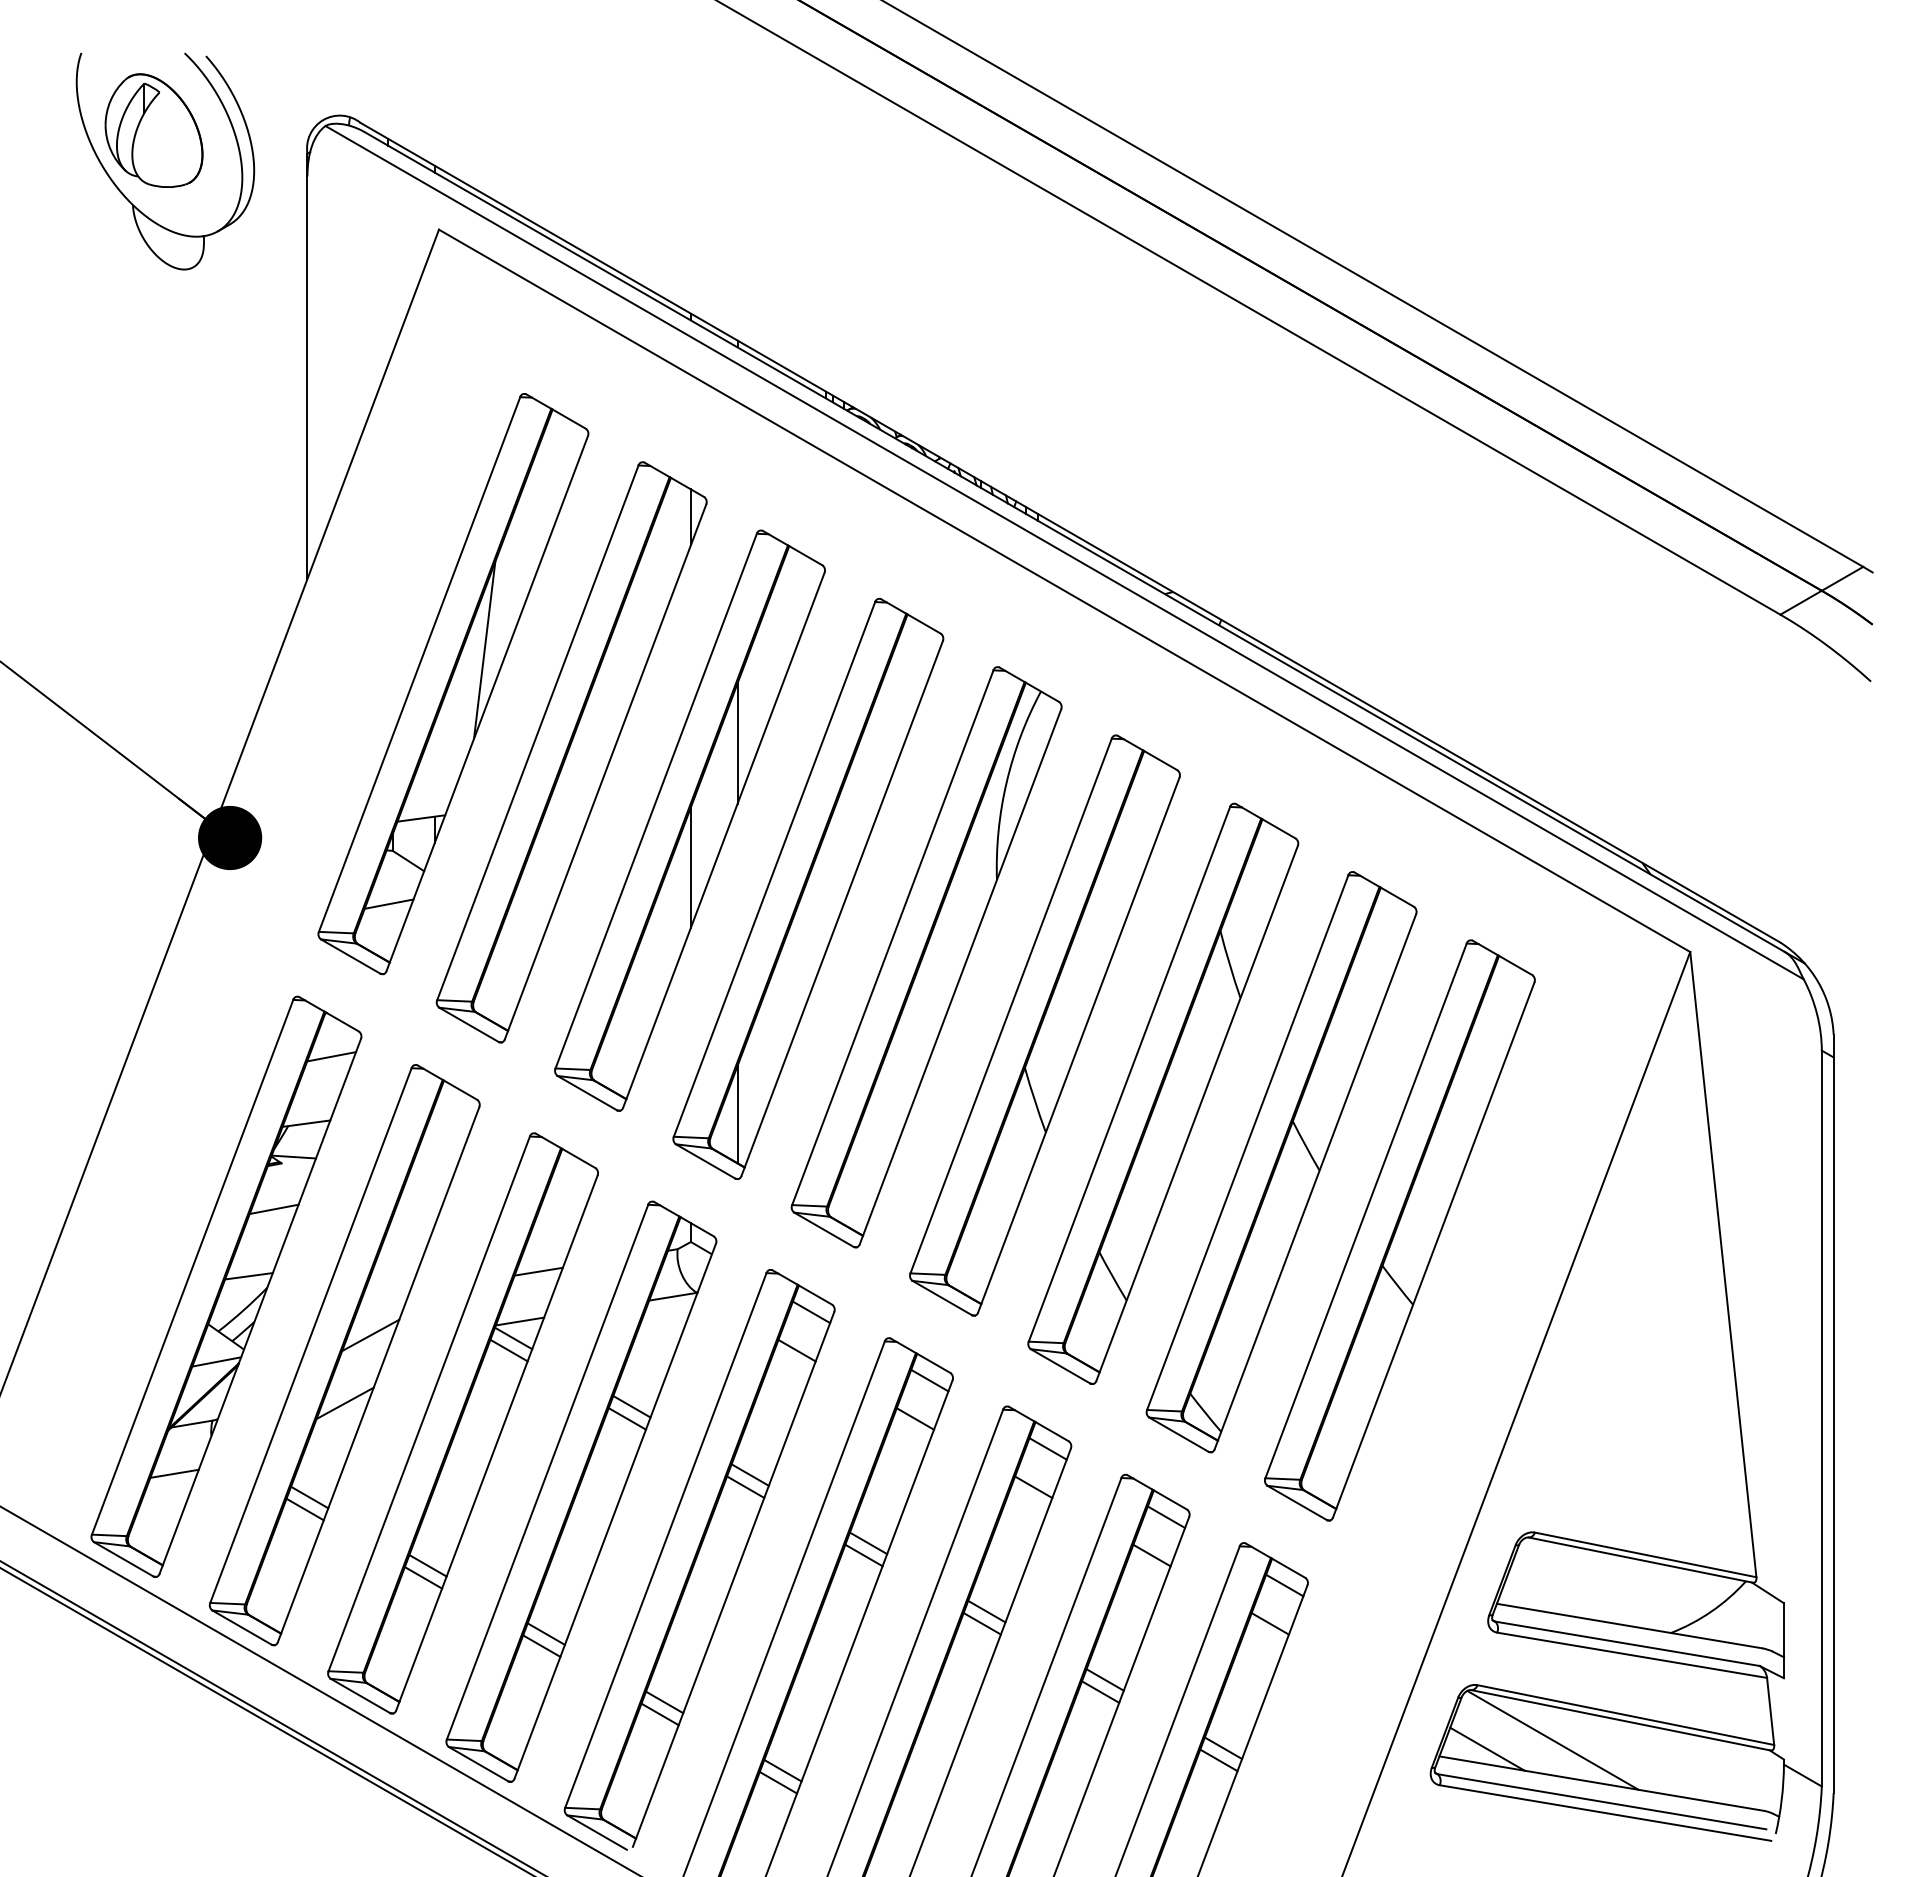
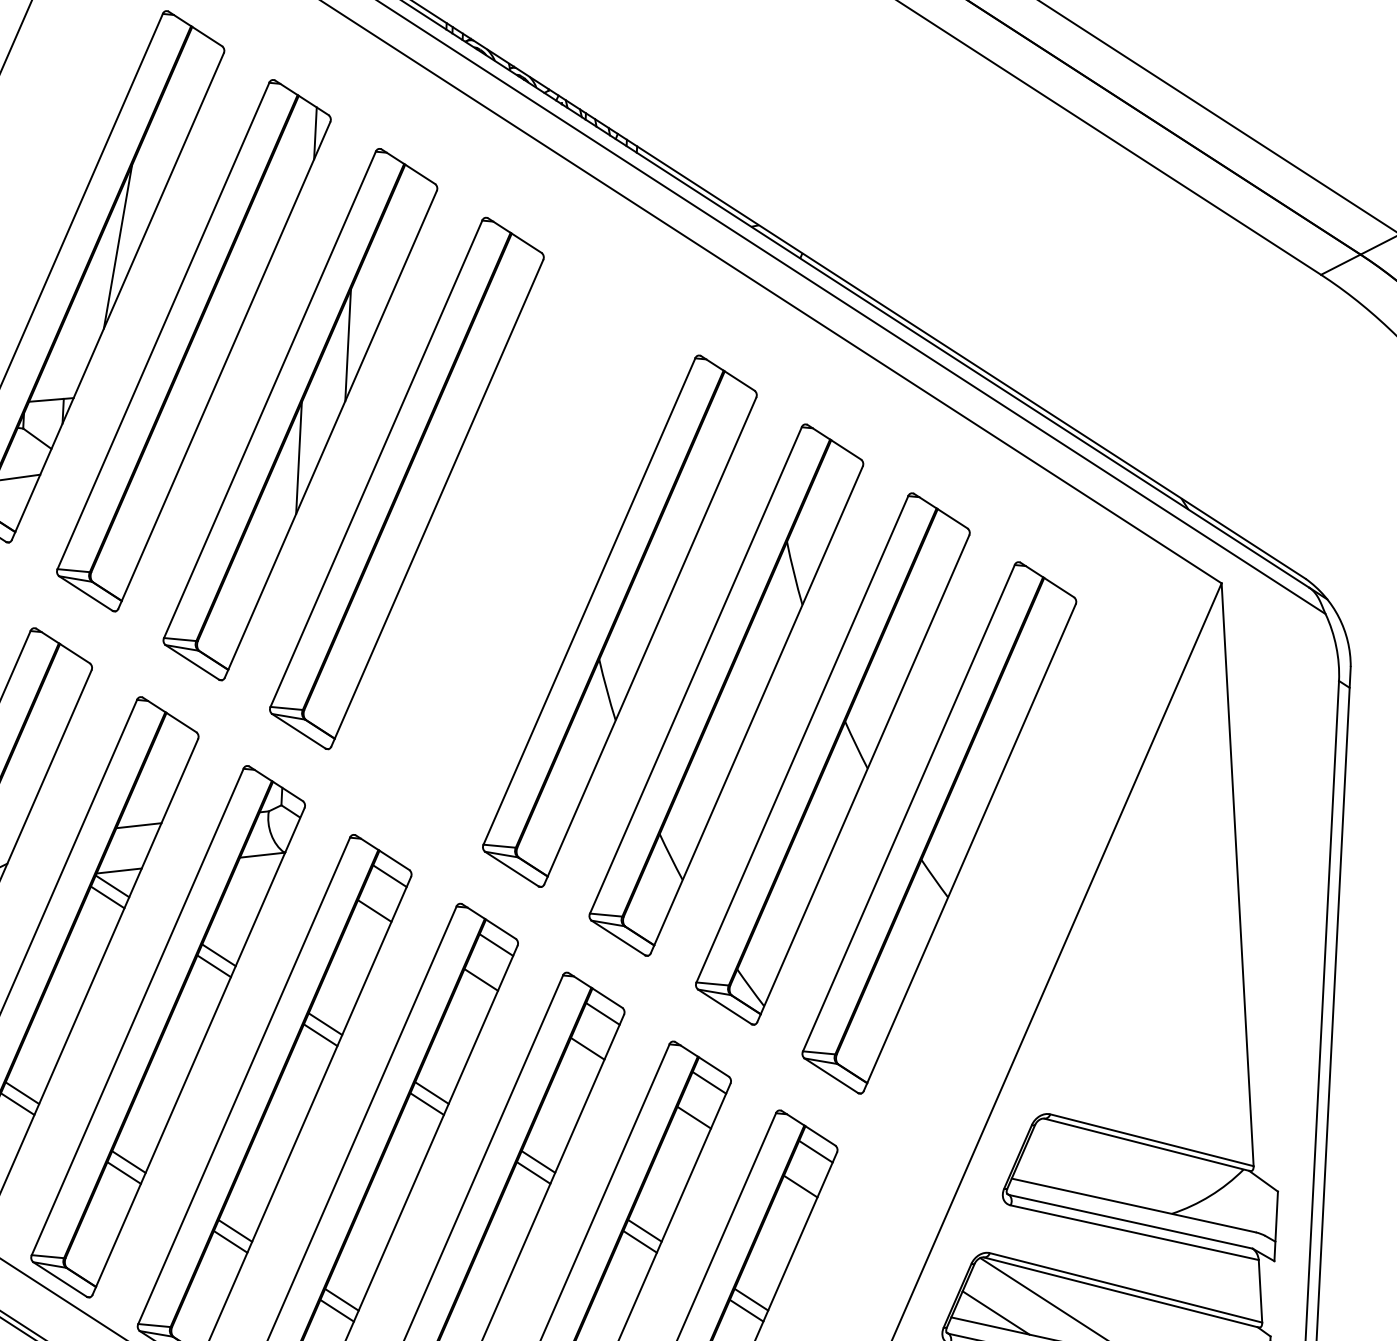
part: (926, 957) -> (513, 552), removed
line: (737, 1114) -> (330, 689), removed

